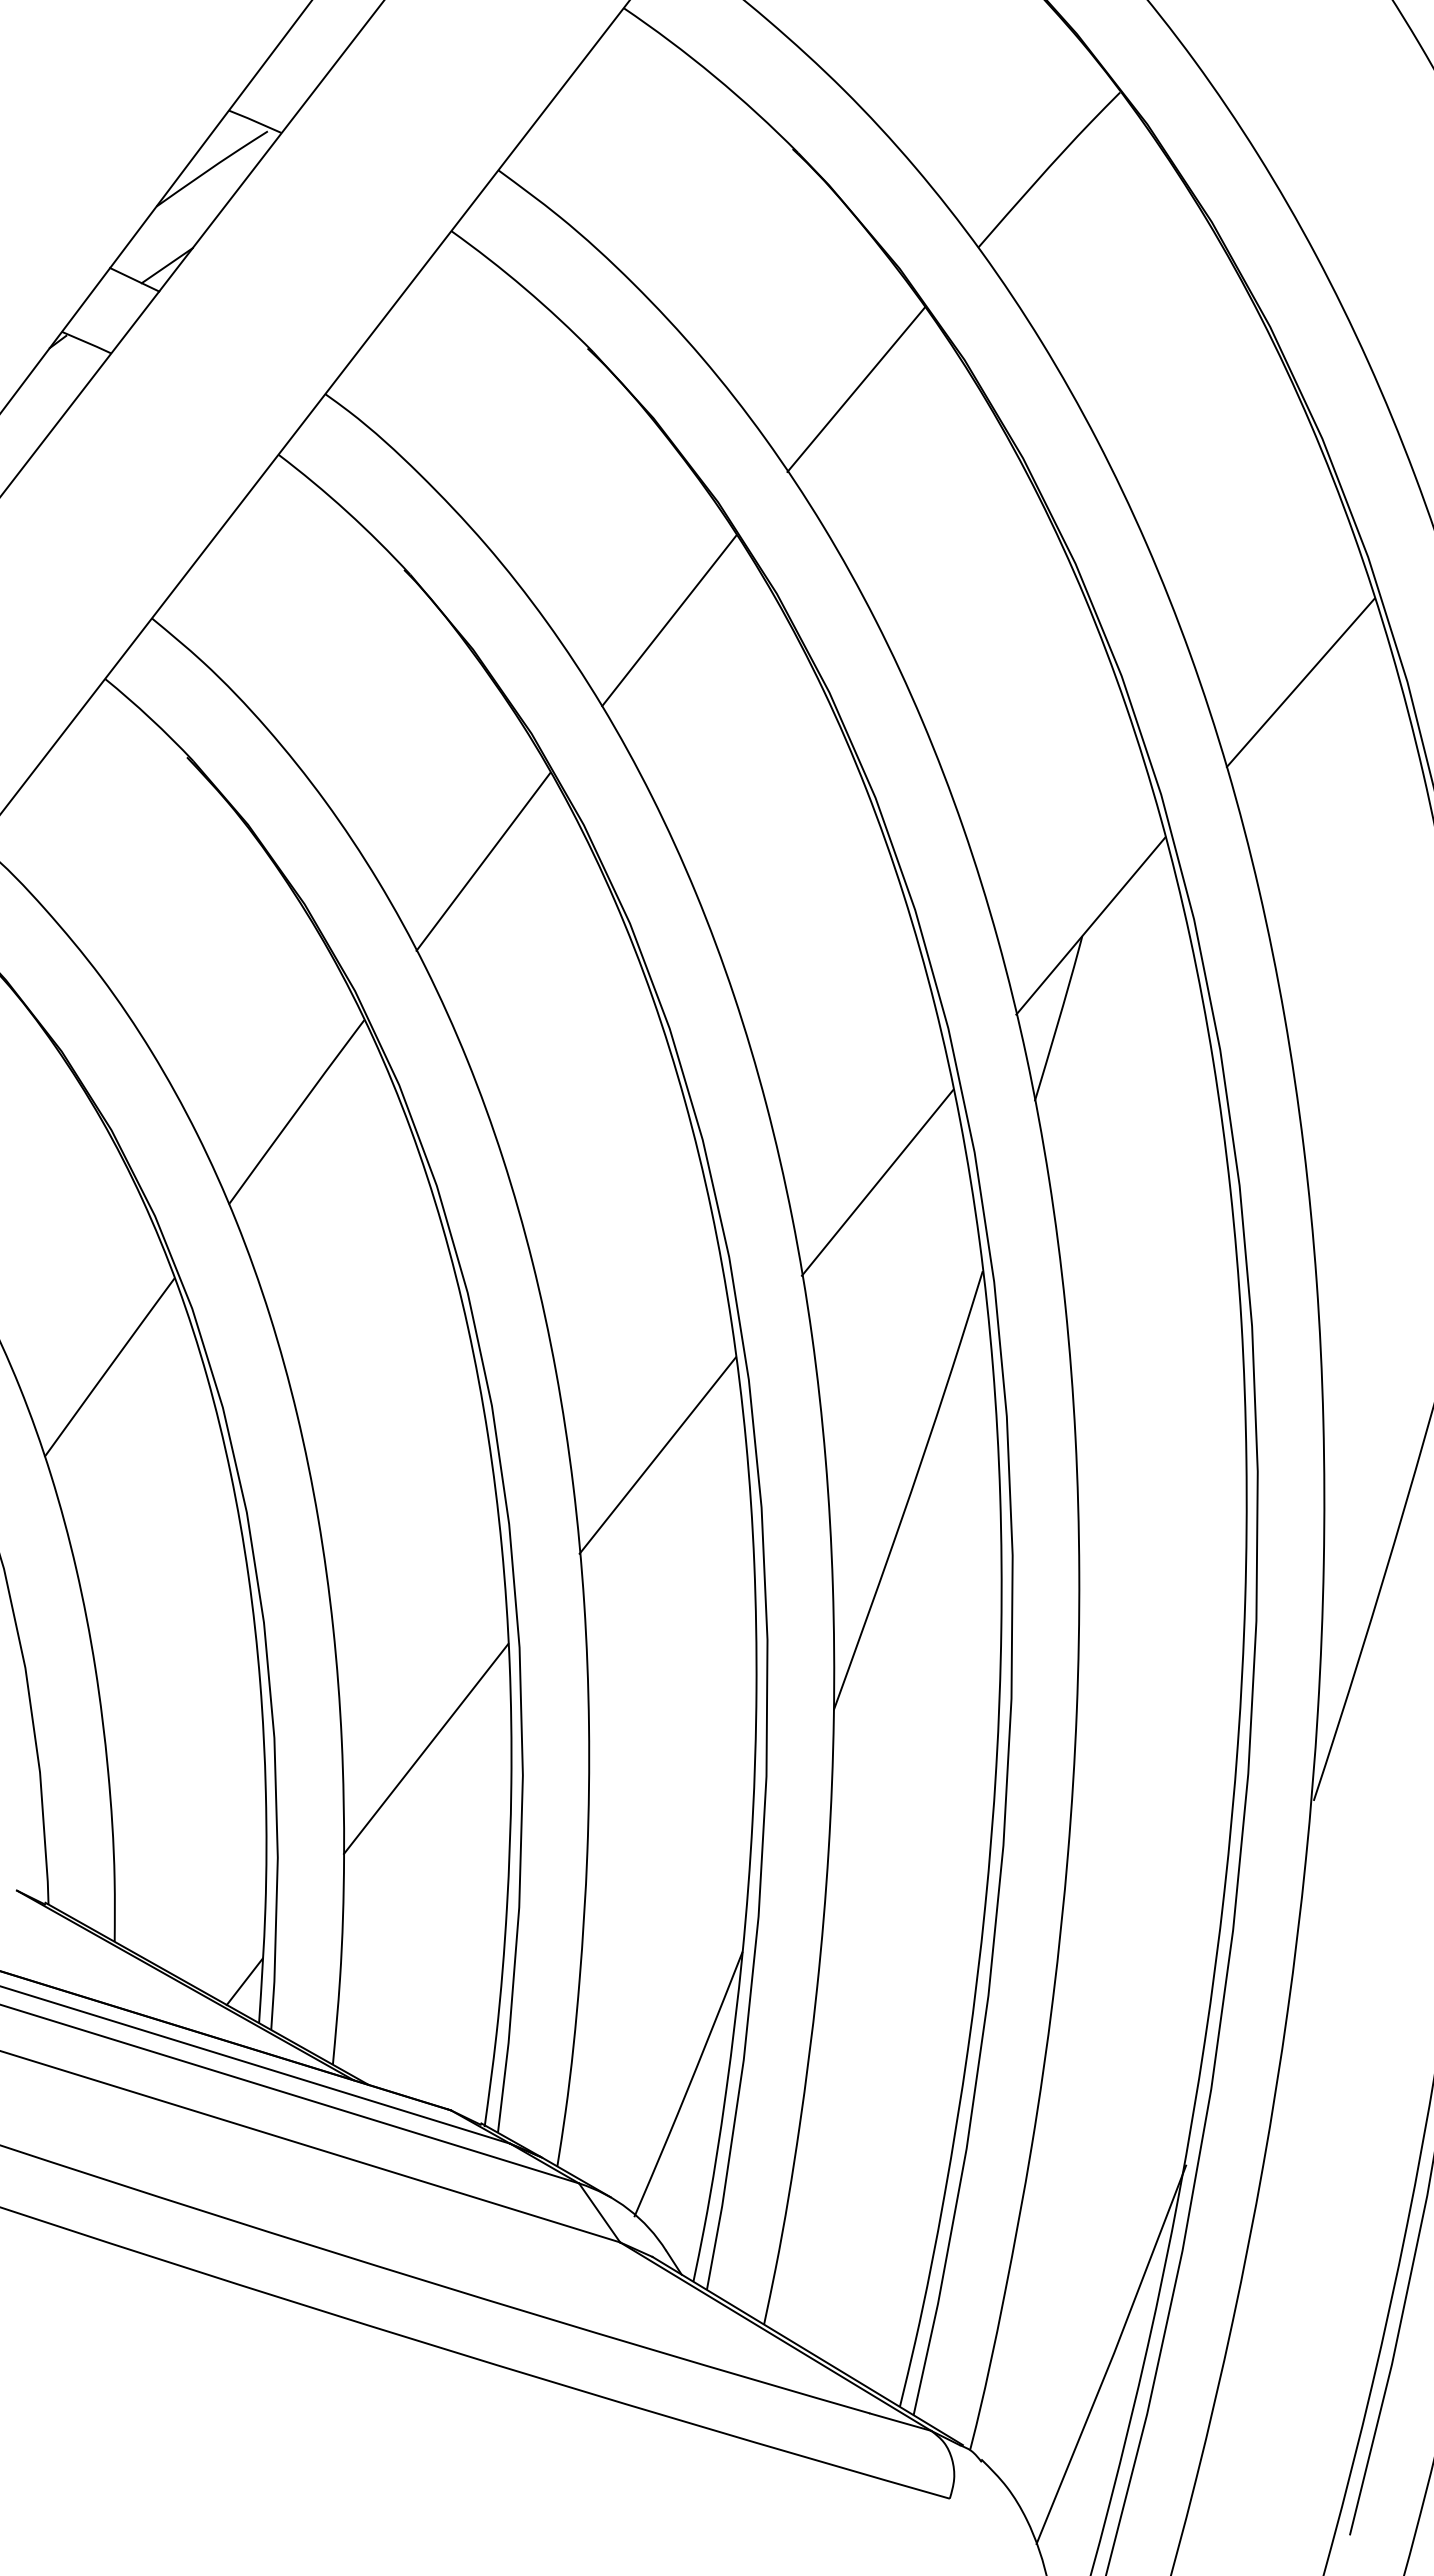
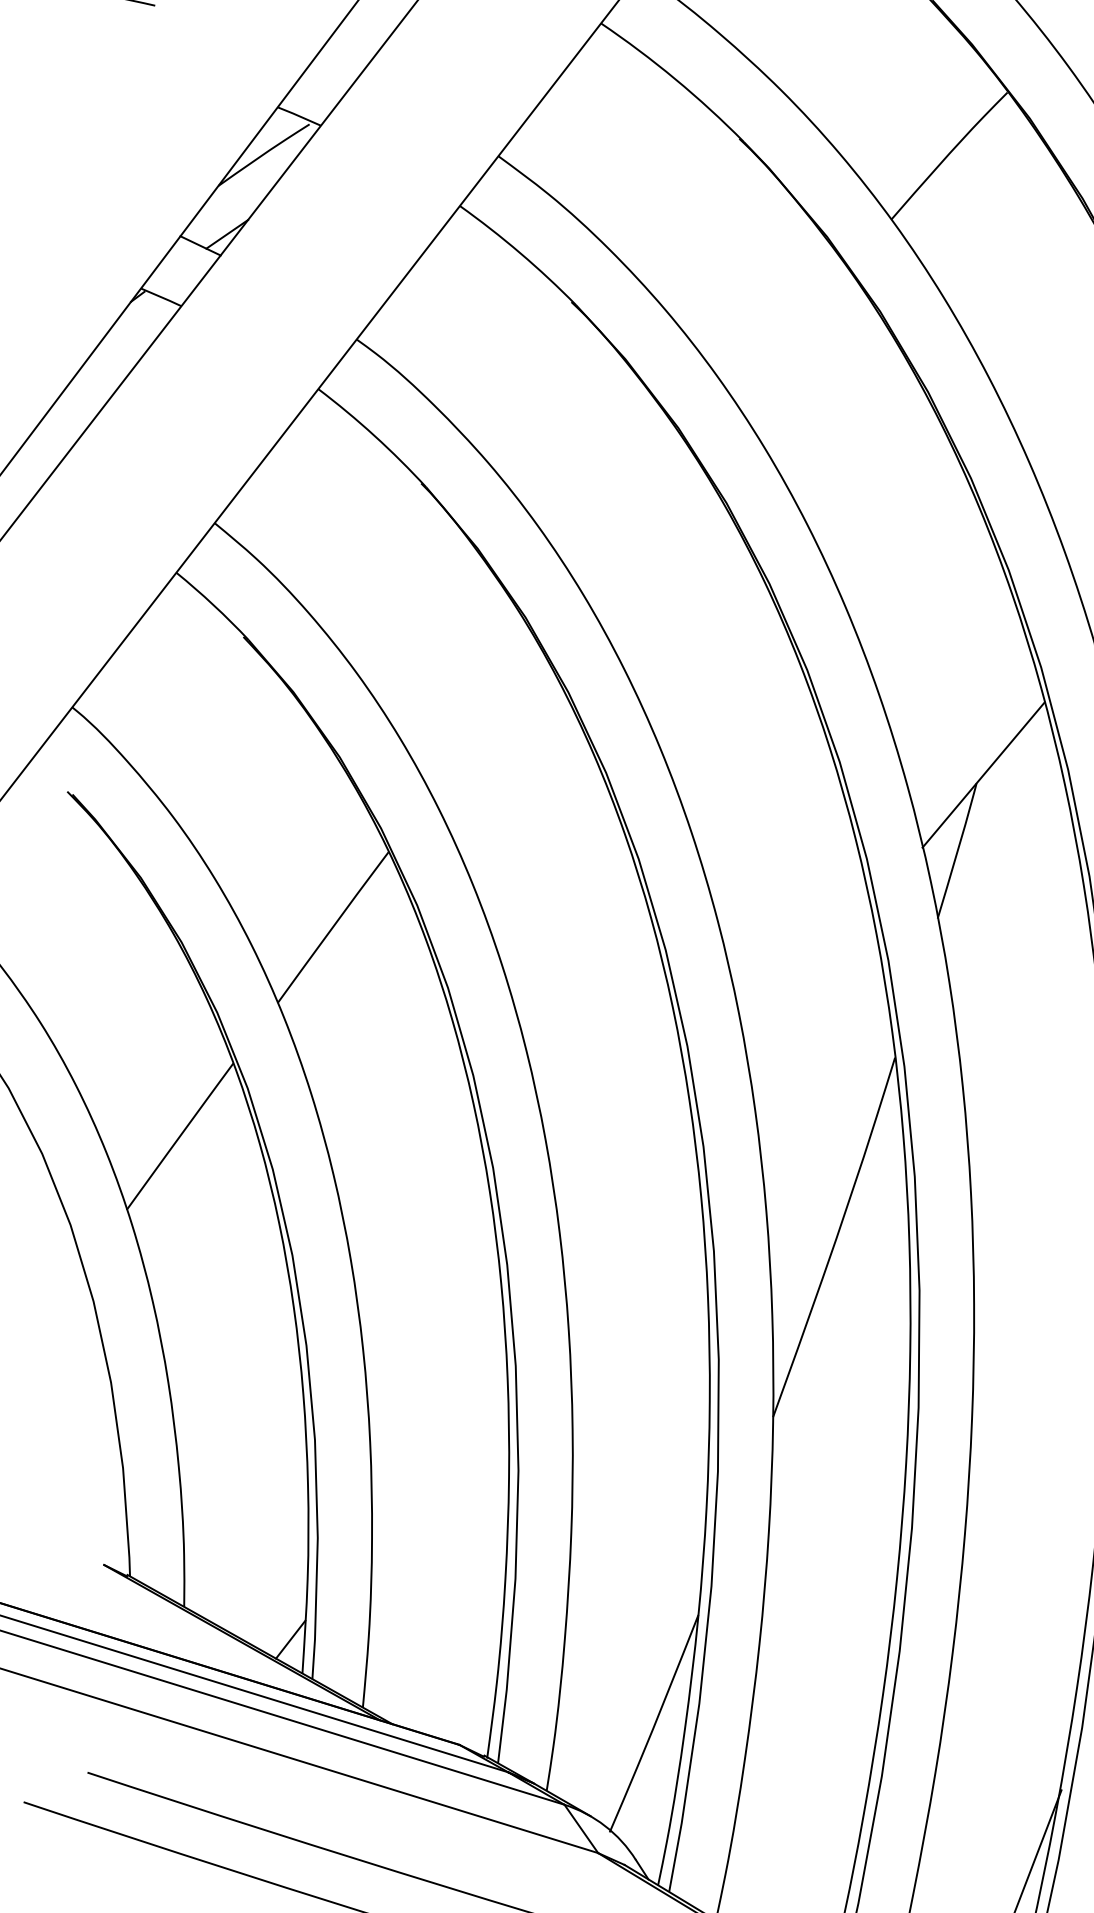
line: (856, 389) -> (791, 335), removed
line: (669, 620) -> (638, 524), removed
line: (483, 861) -> (486, 722), removed
line: (877, 1182) -> (808, 985), removed
line: (657, 1455) -> (628, 1208), removed
line: (425, 1748) -> (438, 1448), removed

